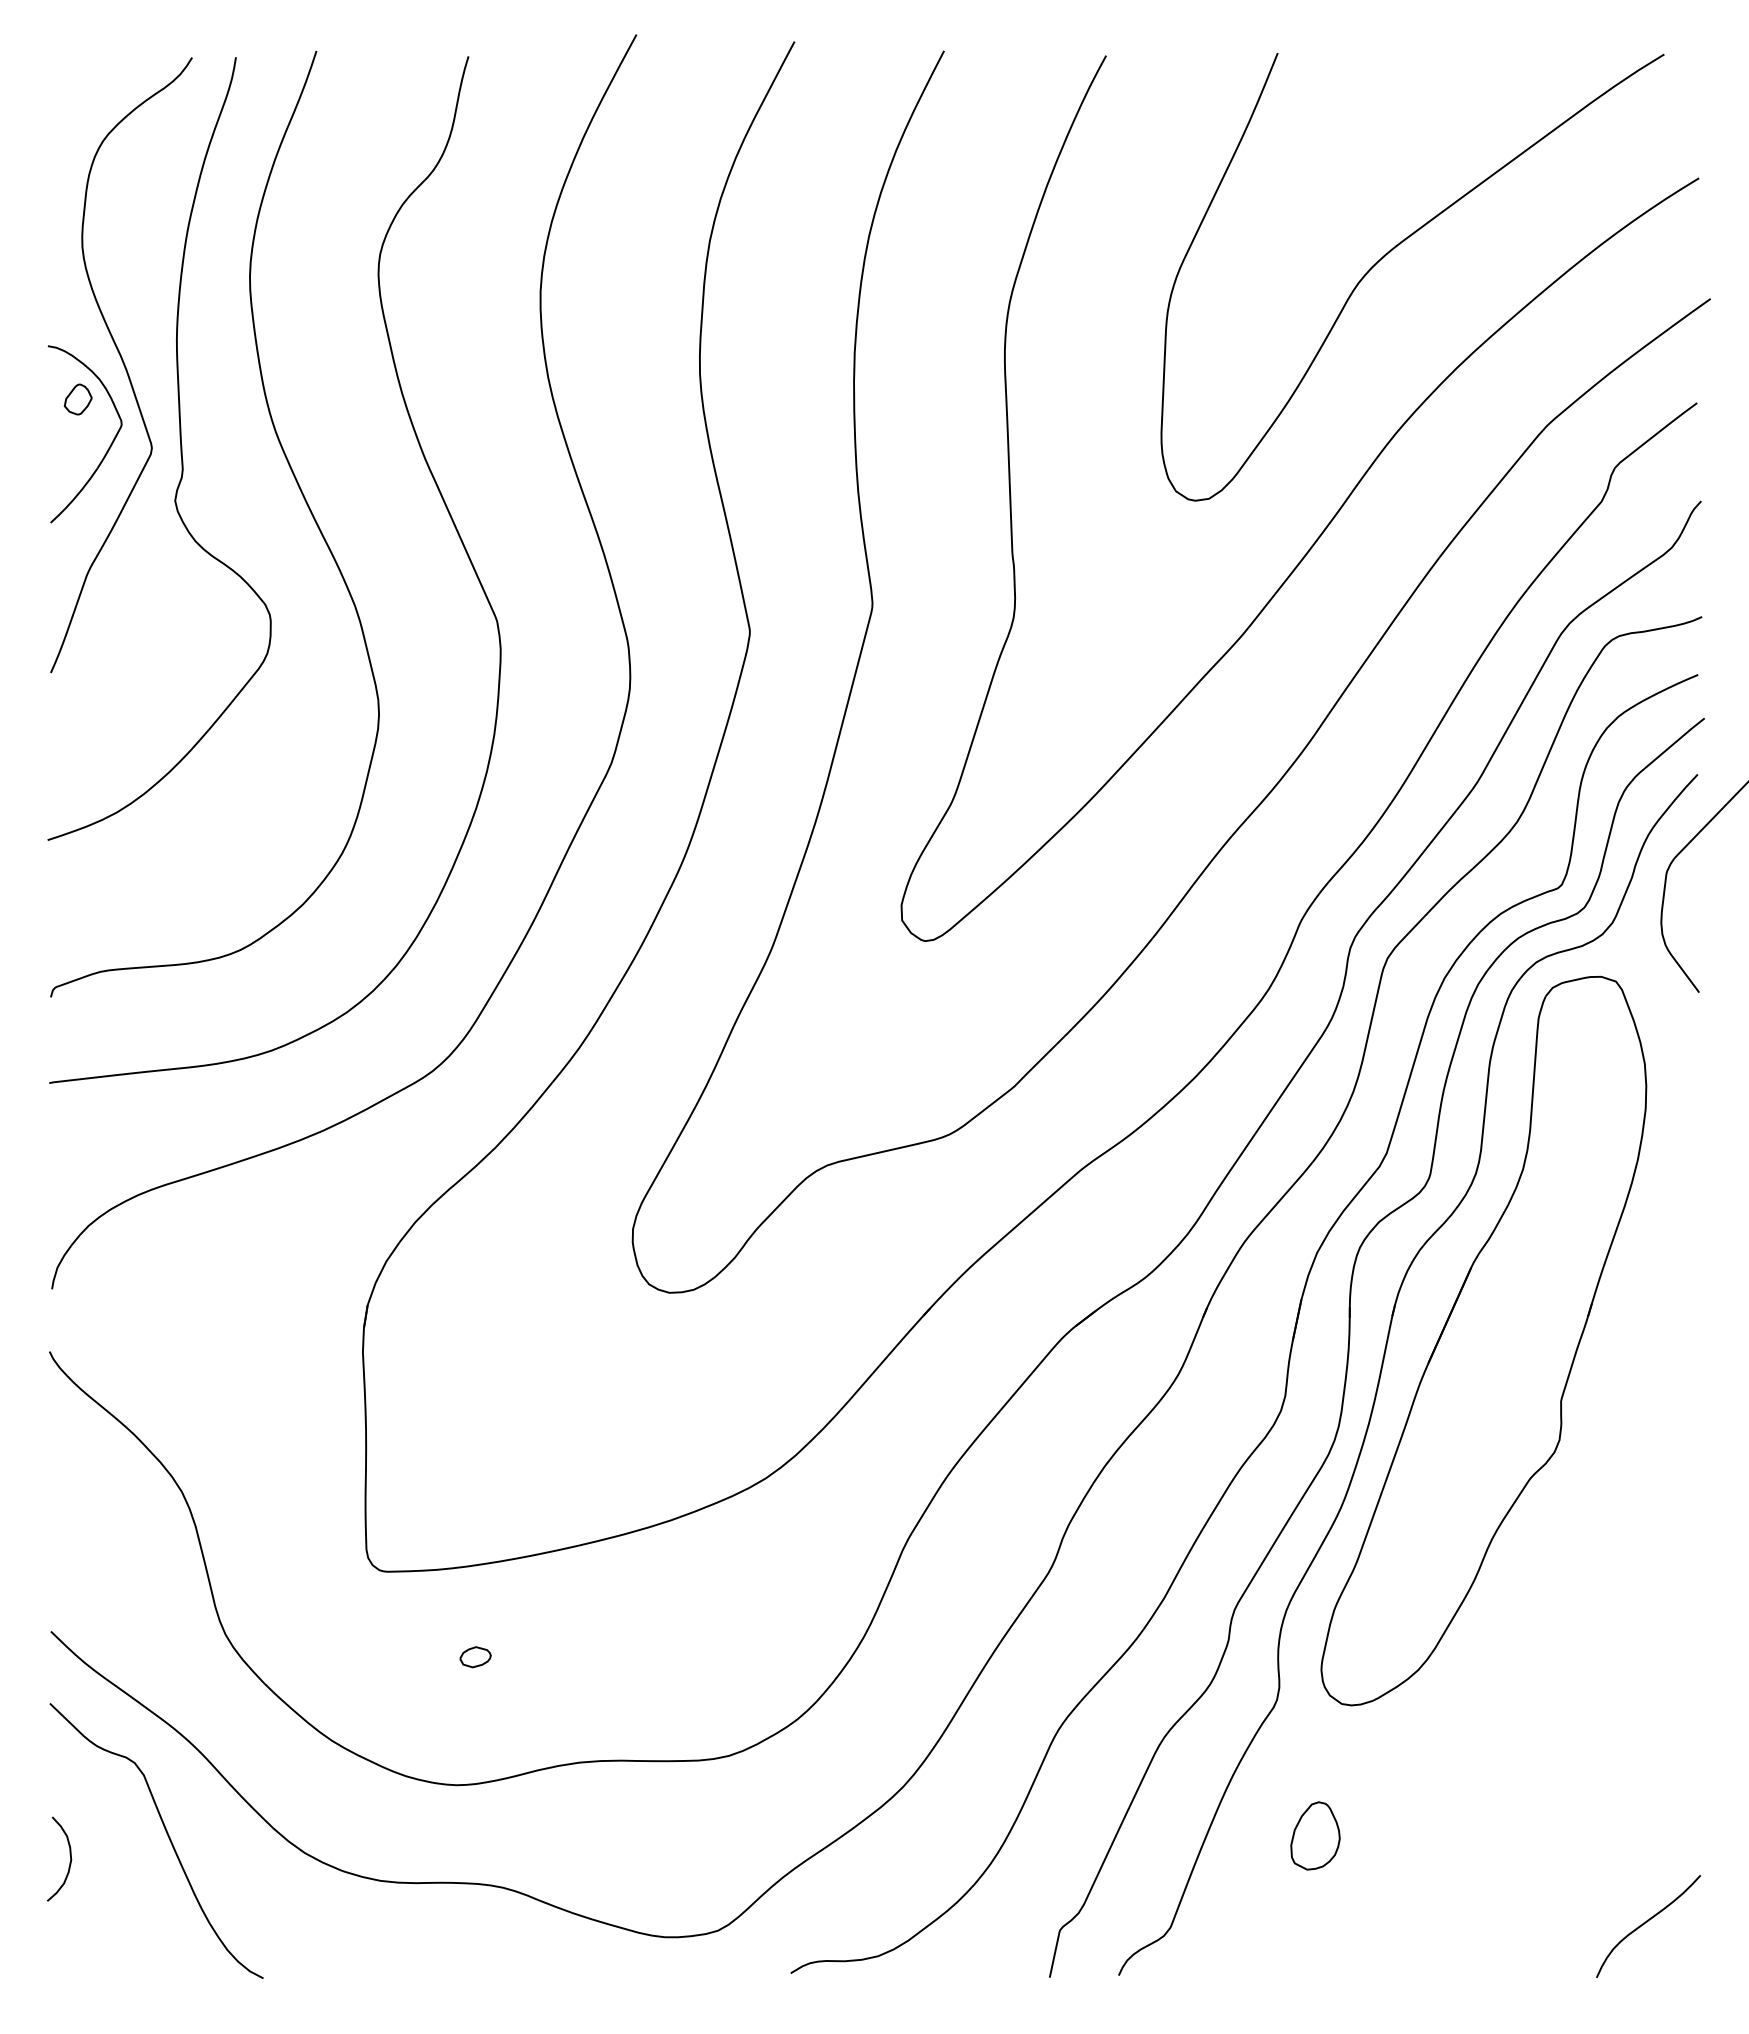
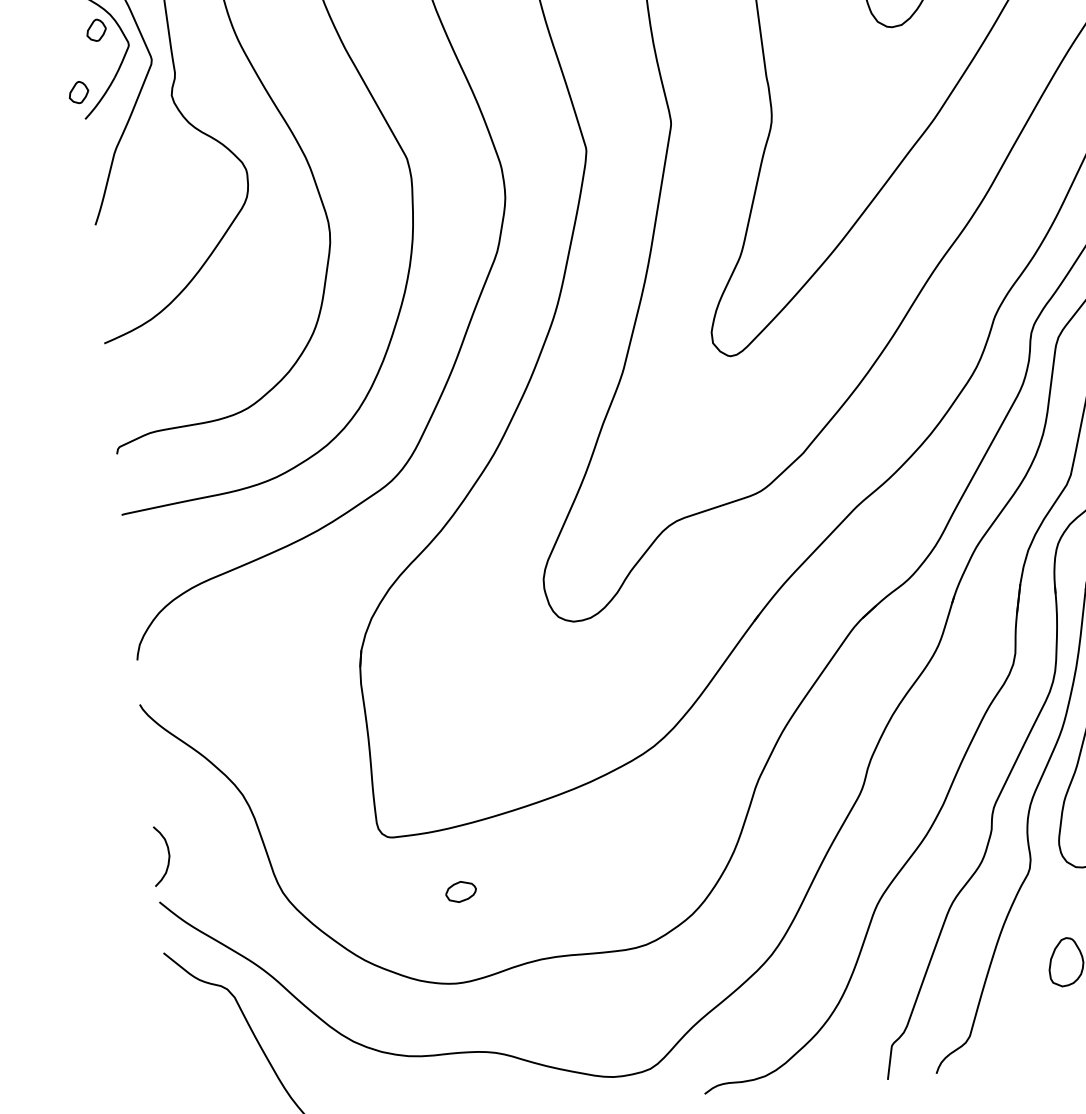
part: (44, 484) -> (78, 92), added
part: (475, 1657) -> (460, 892), size x1.4
curve: (69, 1854) -> (167, 852), moved

